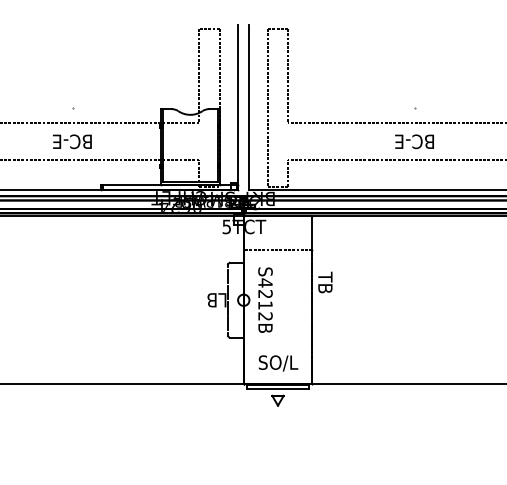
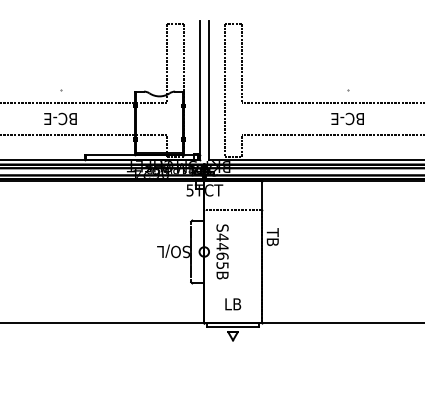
text: (207, 299) -> (173, 251), LB -> SO/L
text: (265, 304) -> (222, 255), S4212B -> S4465B
text: (278, 362) -> (233, 304), SO/L -> LB

